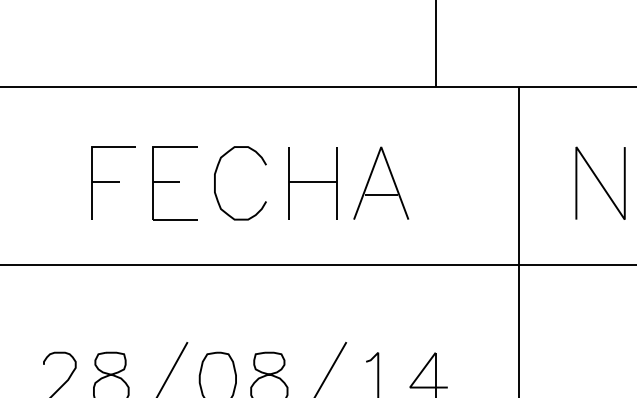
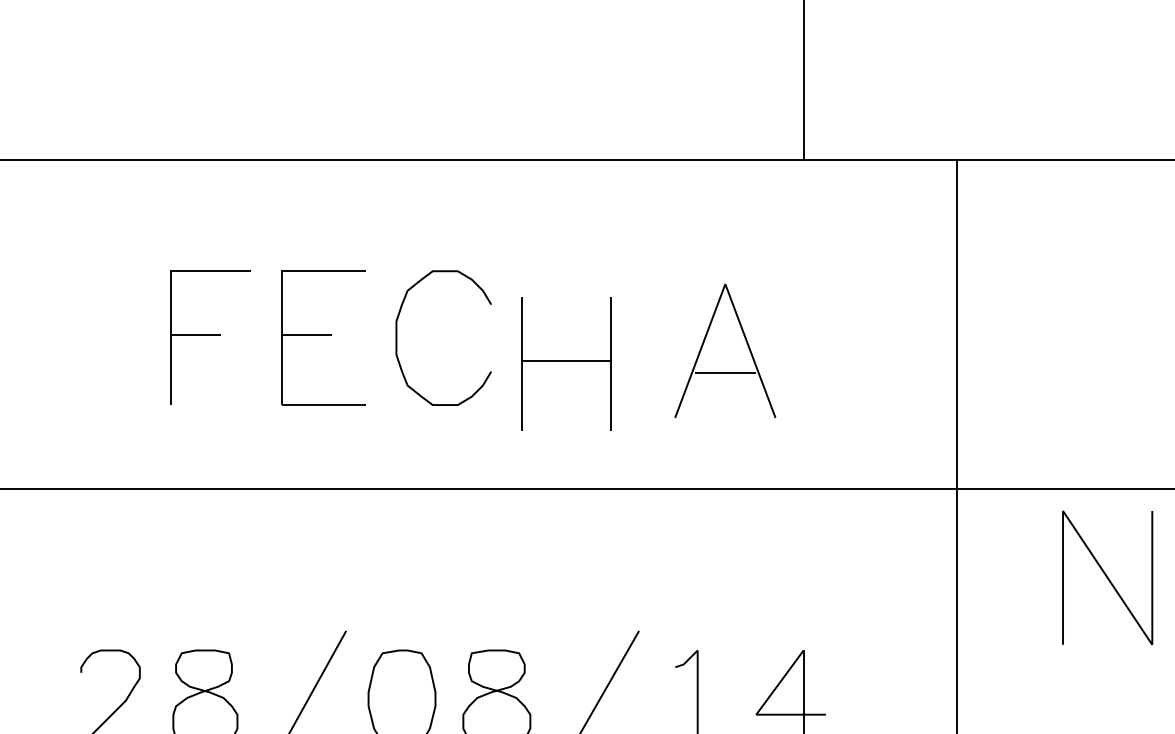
part: (381, 182) -> (725, 349), moved
curve: (600, 182) -> (1107, 576), moved
part: (312, 183) -> (565, 364), moved

